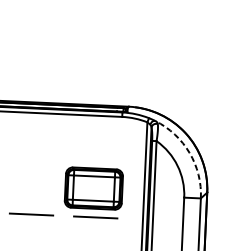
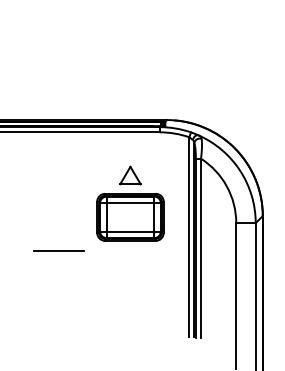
part: (95, 152) -> (130, 175), added
arc: (189, 152) -> (240, 170), dashed -> solid
line: (95, 217) -> (133, 250), removed

